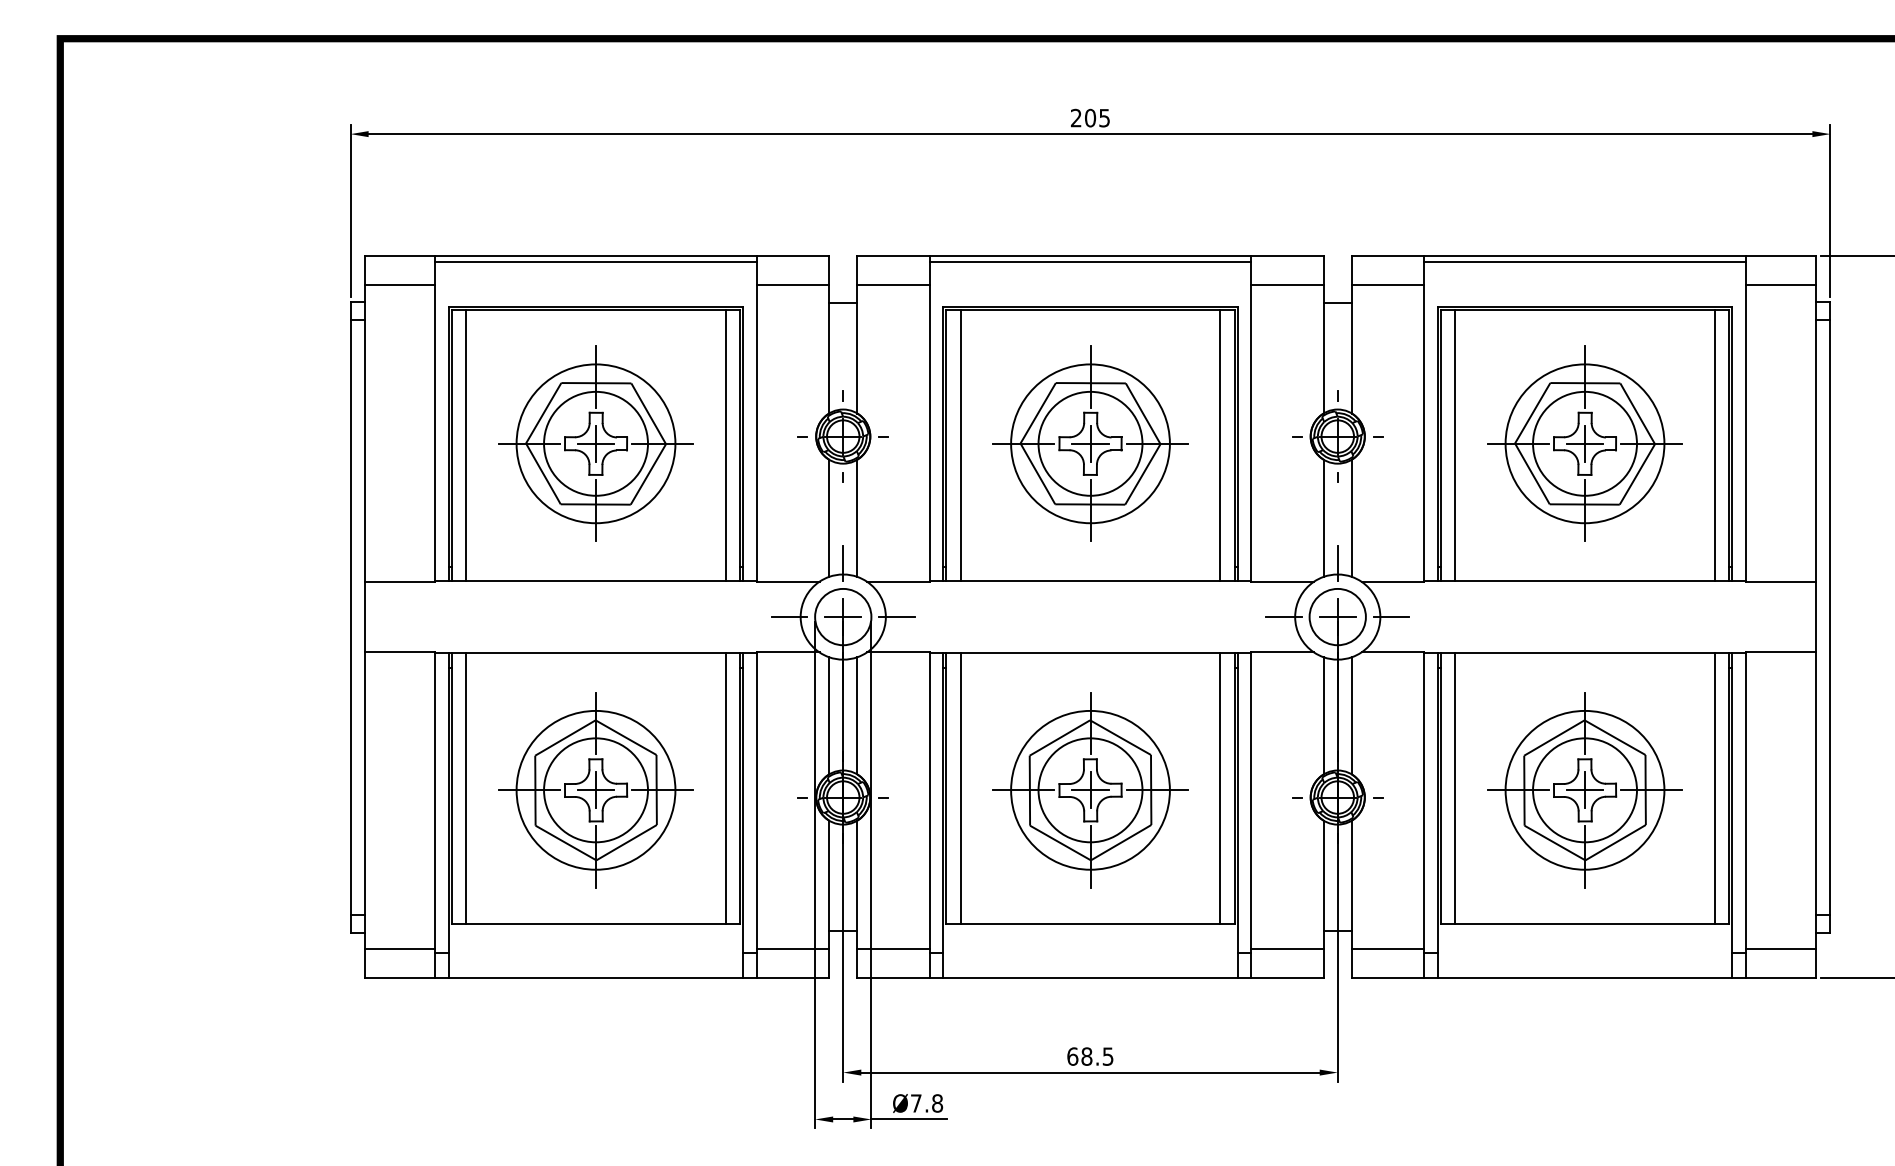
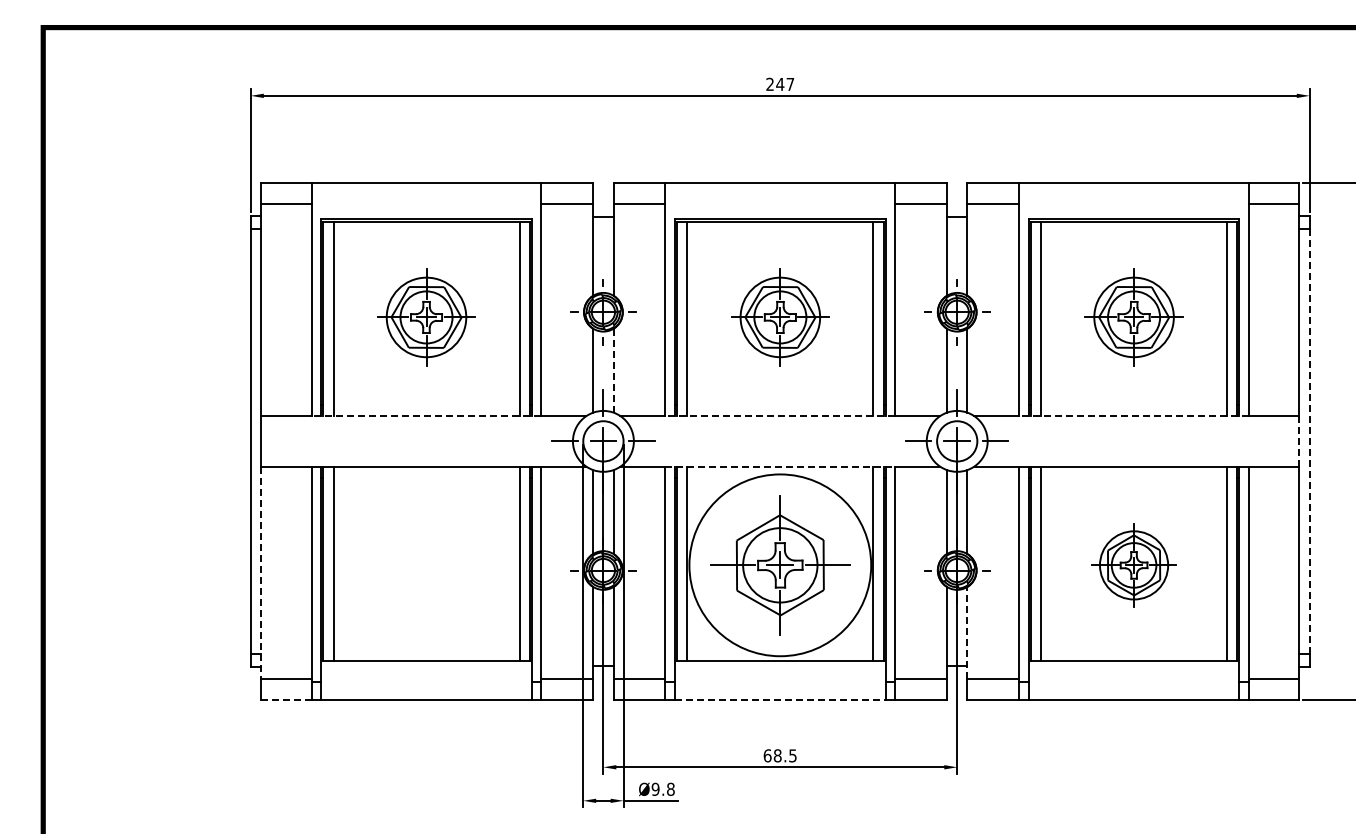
text: (1097, 118) -> (785, 84), 205 -> 247
line: (595, 262) -> (426, 187), removed
line: (1090, 262) -> (780, 187), removed
line: (1585, 262) -> (1134, 187), removed
part: (595, 443) -> (426, 317), size x0.7
part: (1090, 443) -> (780, 317), size x0.7
part: (1584, 443) -> (1133, 317), size x0.7
line: (857, 518) -> (613, 370), solid -> dashed
line: (595, 580) -> (426, 415), solid -> dashed
line: (1090, 580) -> (780, 415), solid -> dashed
line: (1585, 580) -> (1134, 415), solid -> dashed
line: (1816, 617) -> (1299, 441), solid -> dashed
line: (1830, 617) -> (1309, 441), solid -> dashed
line: (1090, 653) -> (780, 467), solid -> dashed
part: (595, 790) -> (426, 565), removed
circle: (1090, 790) -> (780, 565), size x1.6
part: (1584, 790) -> (1133, 565), size x0.6
line: (365, 801) -> (261, 573), solid -> dashed
line: (1352, 885) -> (967, 633), solid -> dashed
line: (398, 977) -> (285, 699), solid -> dashed
line: (1090, 977) -> (780, 699), solid -> dashed
text: (916, 1102) -> (655, 788), Ø7.8 -> Ø9.8

